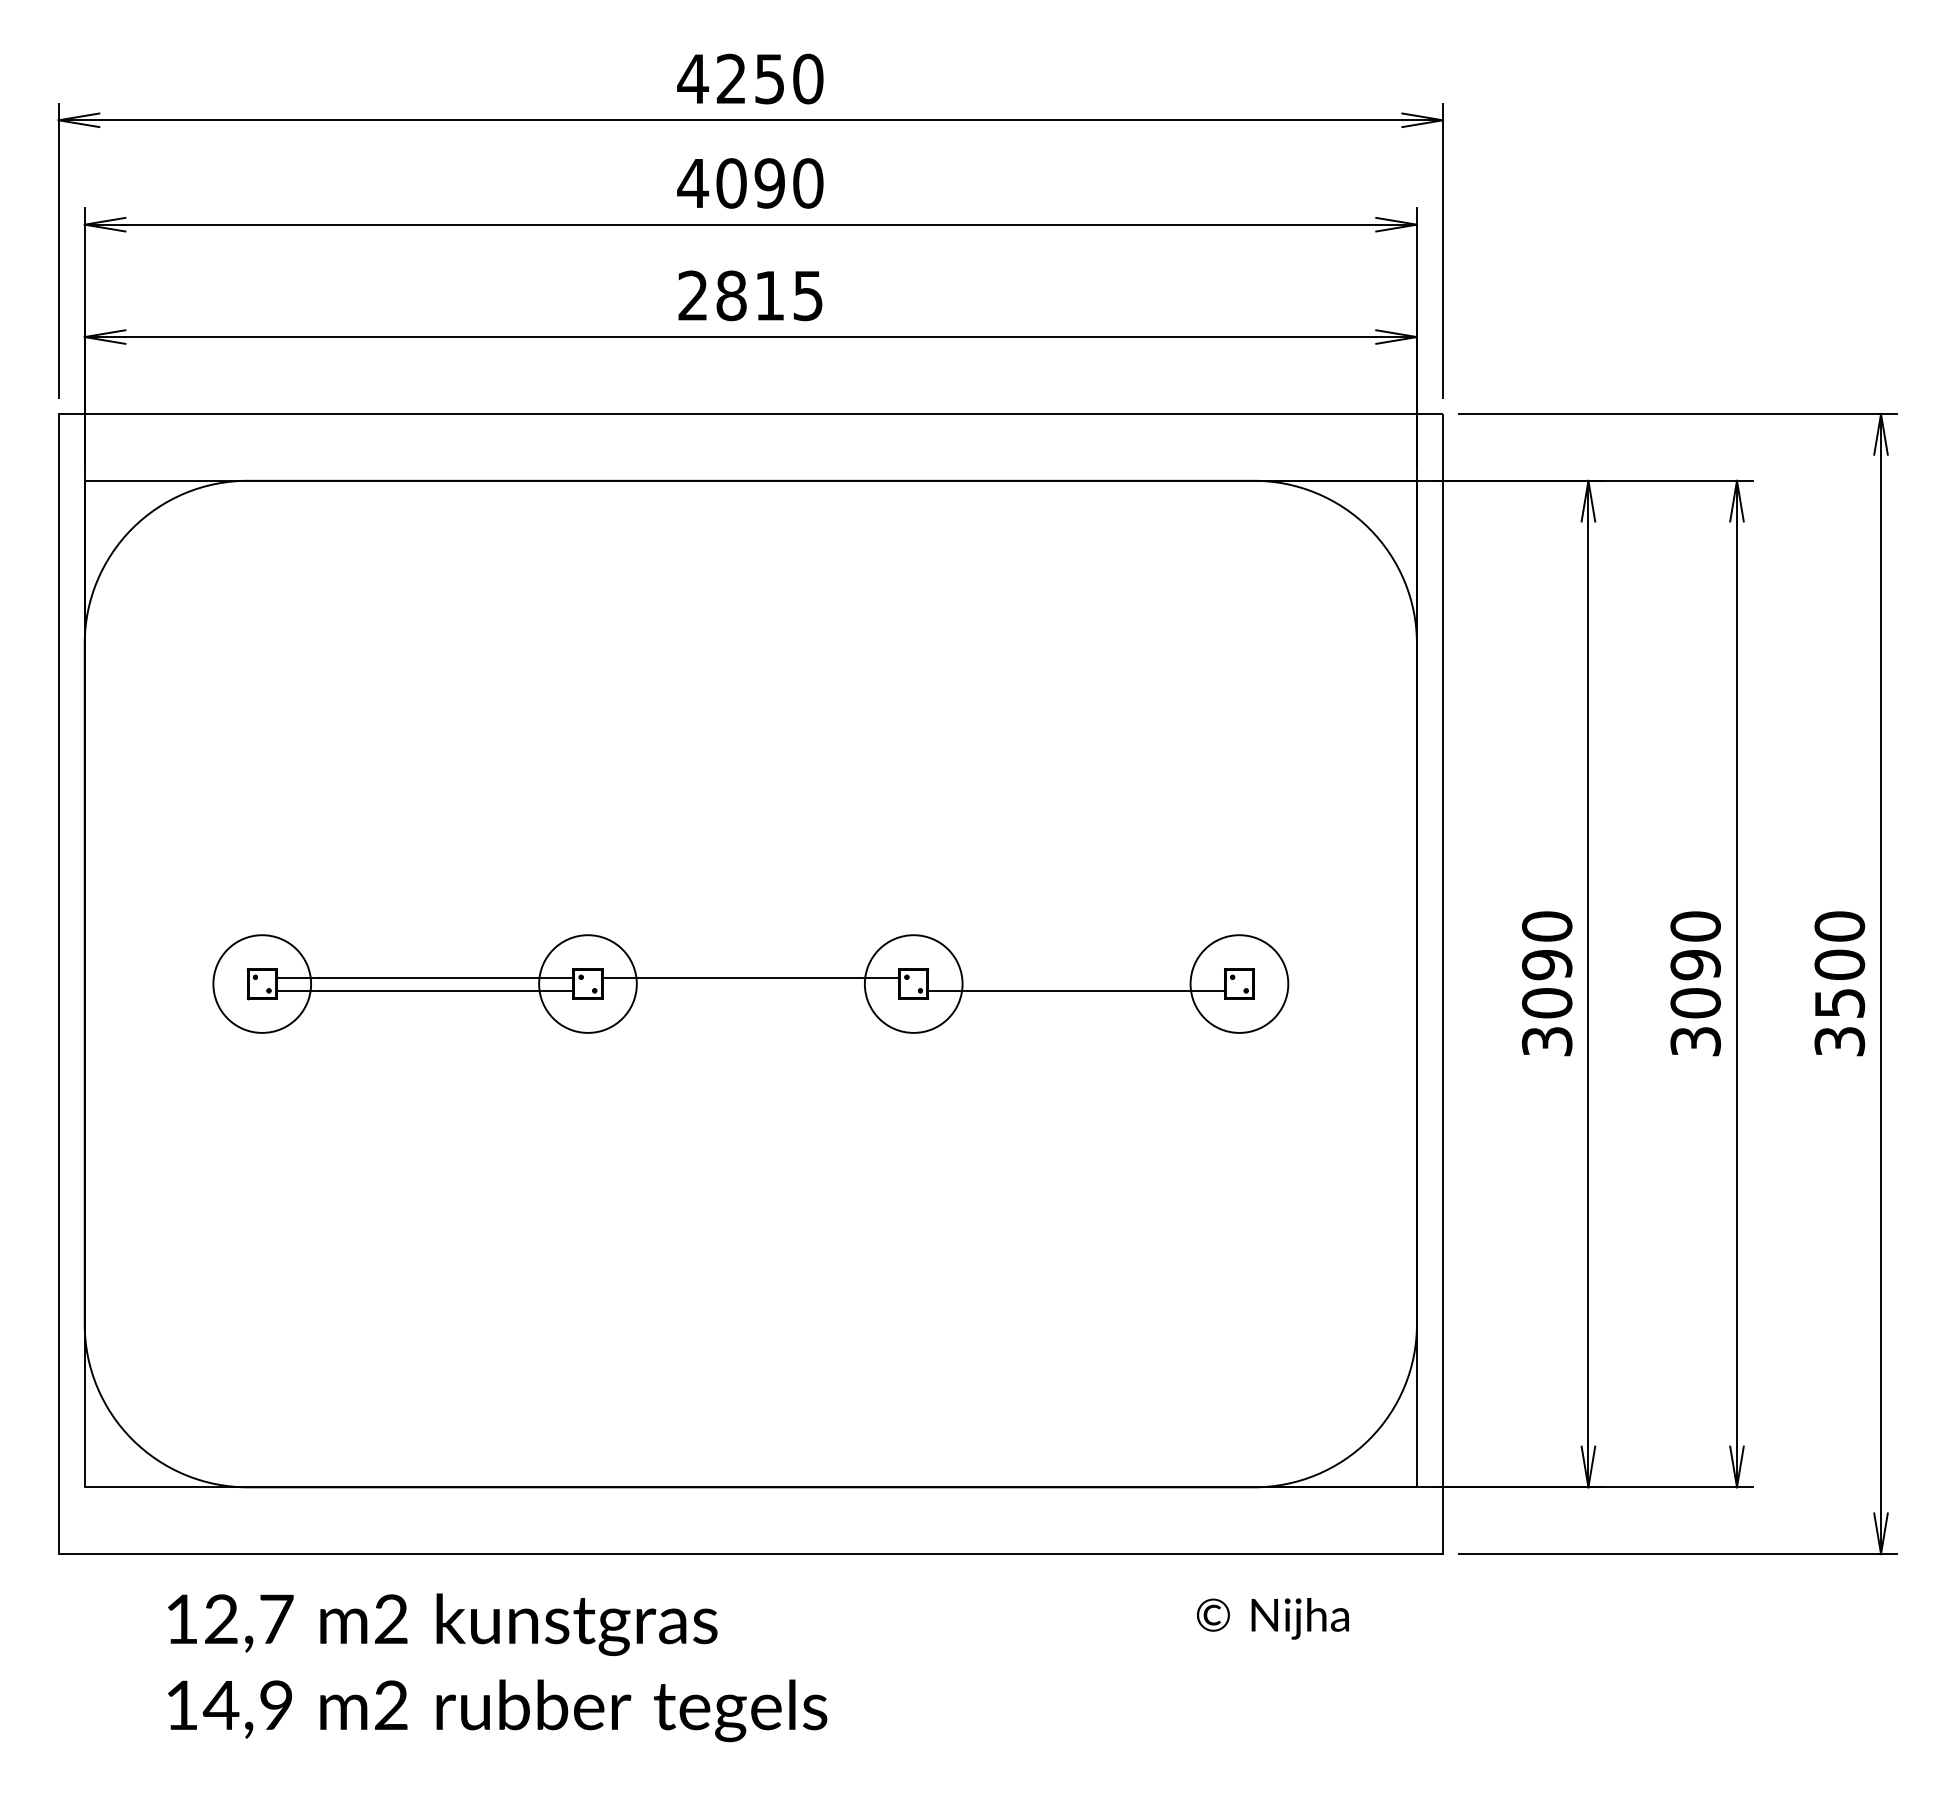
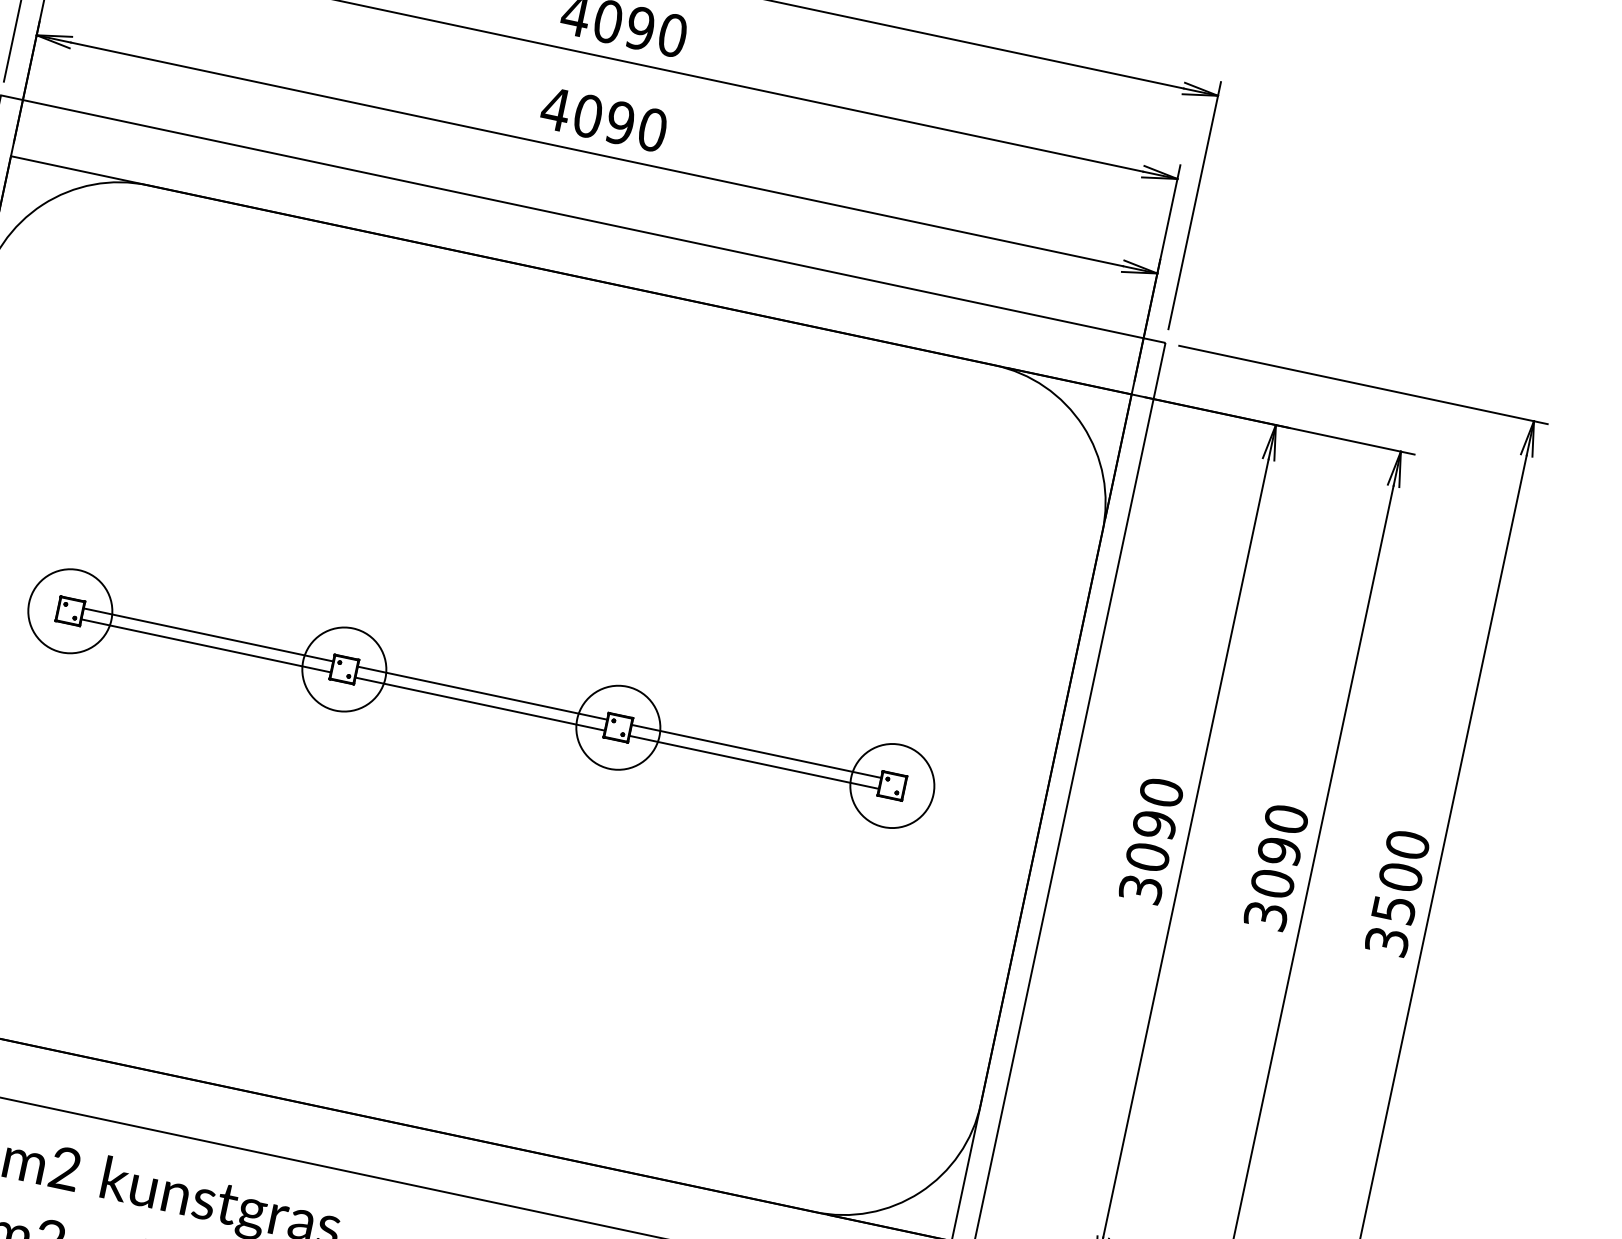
text: (750, 295) -> (604, 119), 2815 -> 4090
line: (1076, 977) -> (756, 751), added
line: (750, 990) -> (479, 704), added

